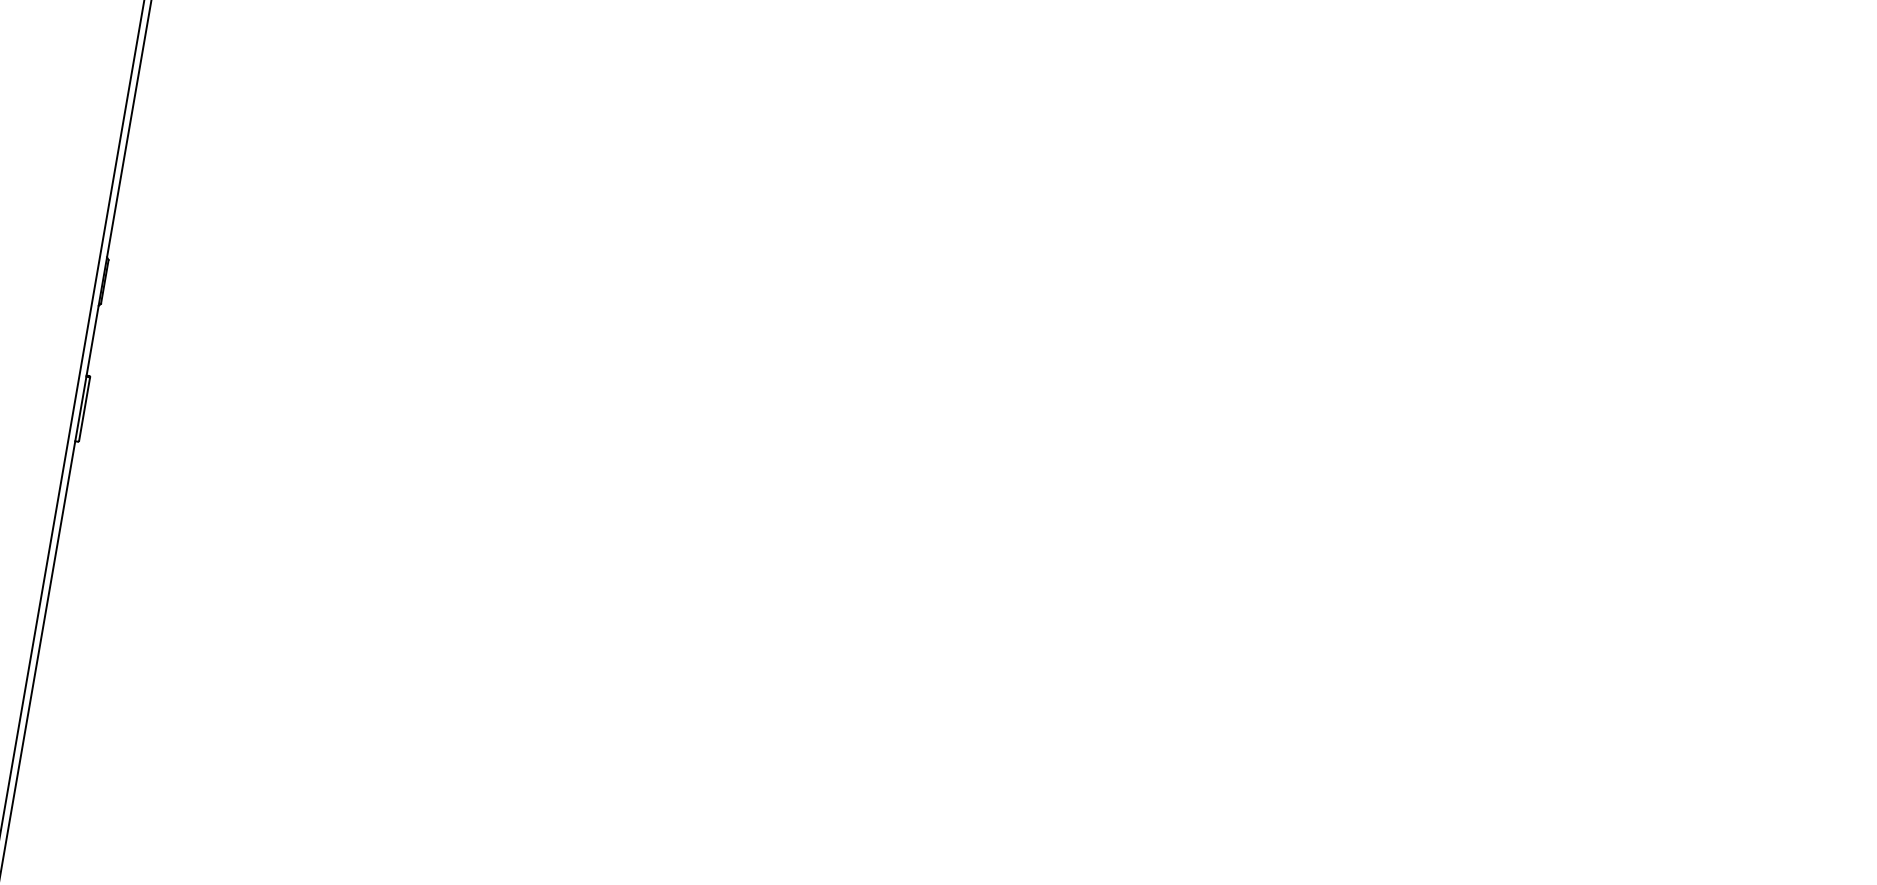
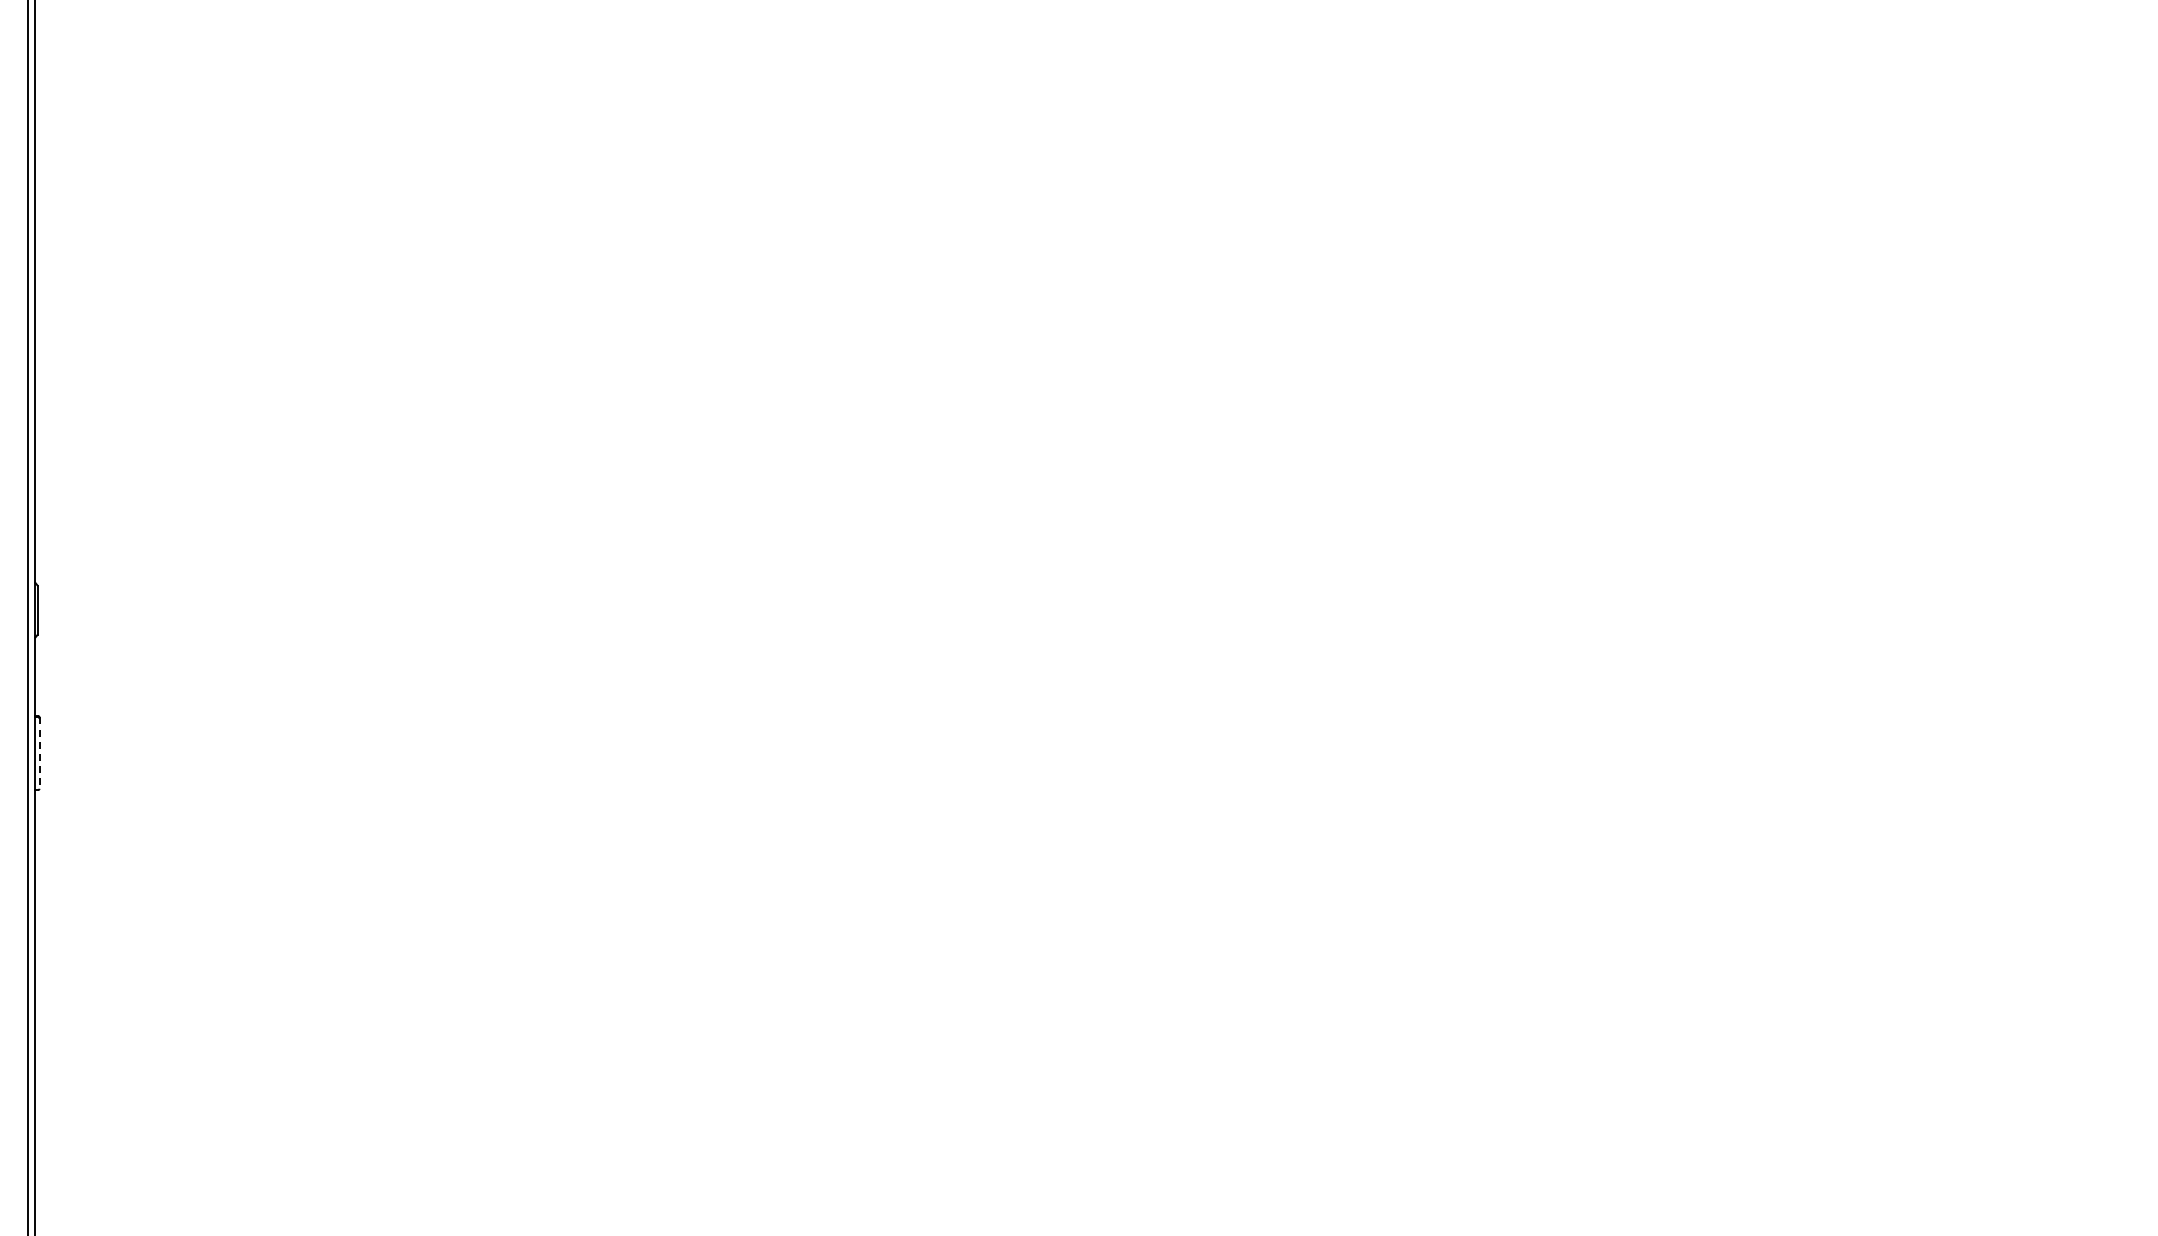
line: (84, 409) -> (39, 753), solid -> dashed

